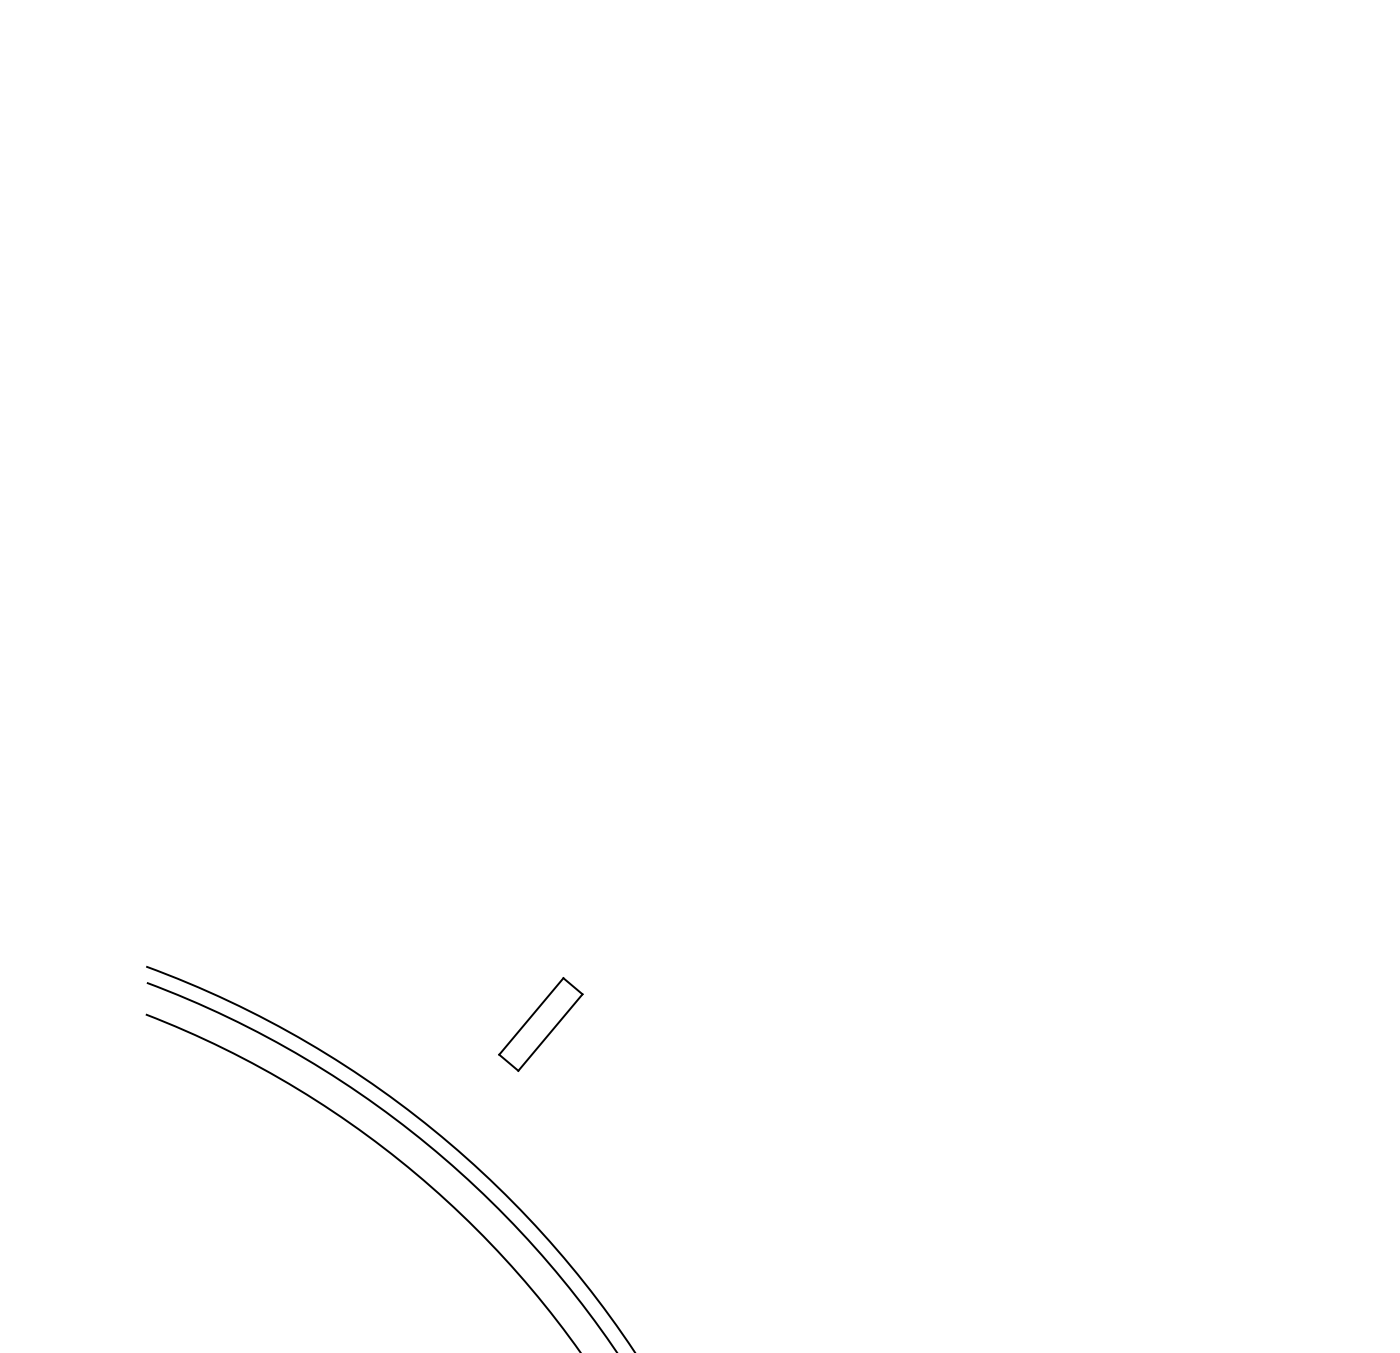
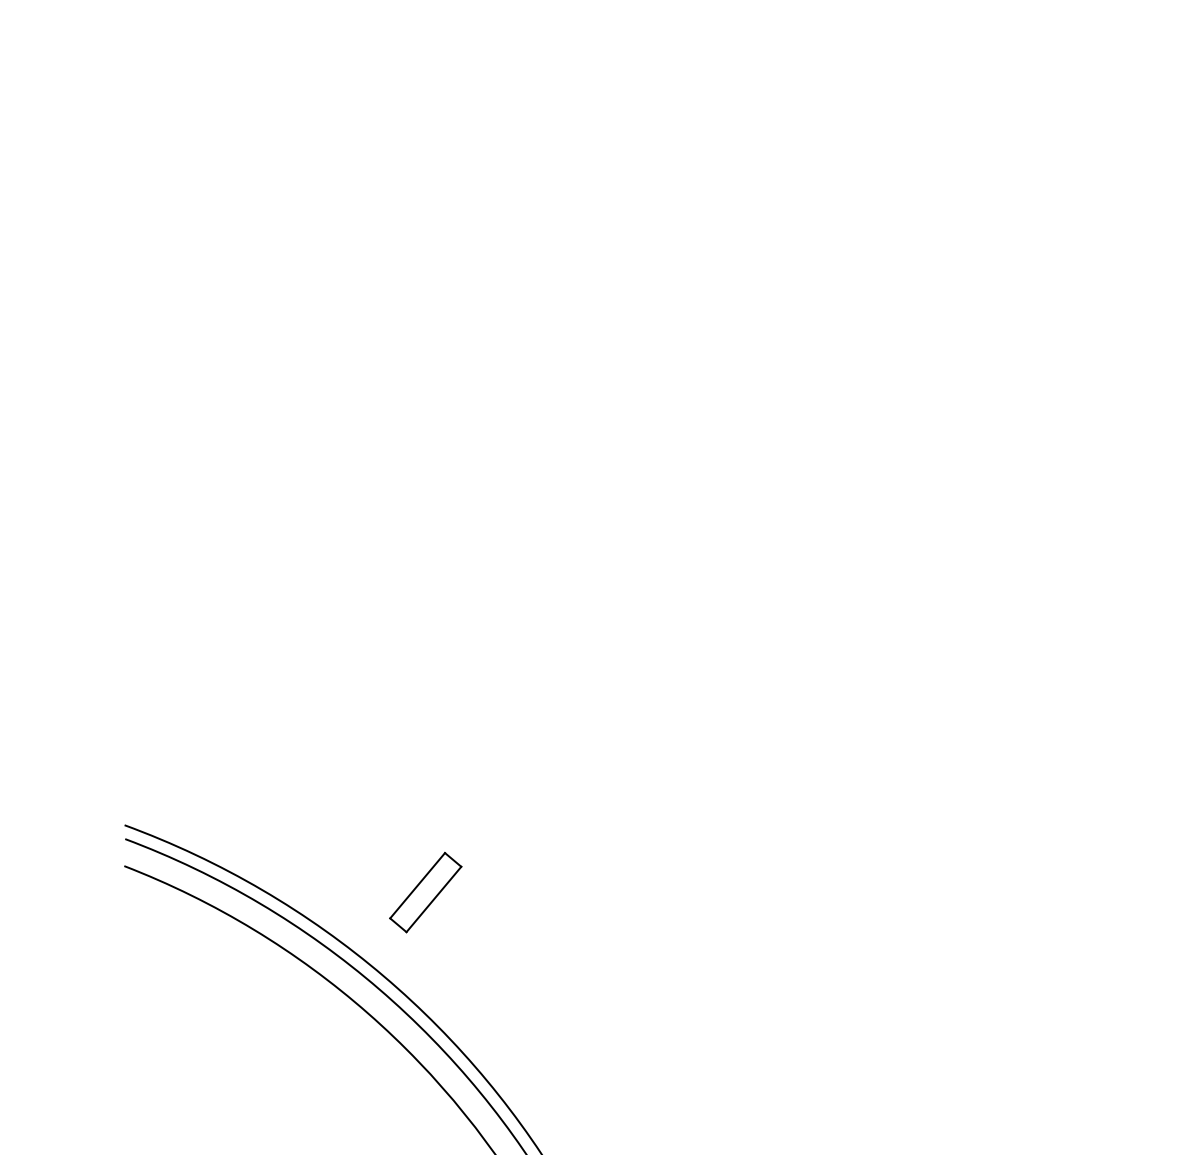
part: (540, 1024) -> (425, 892), moved

